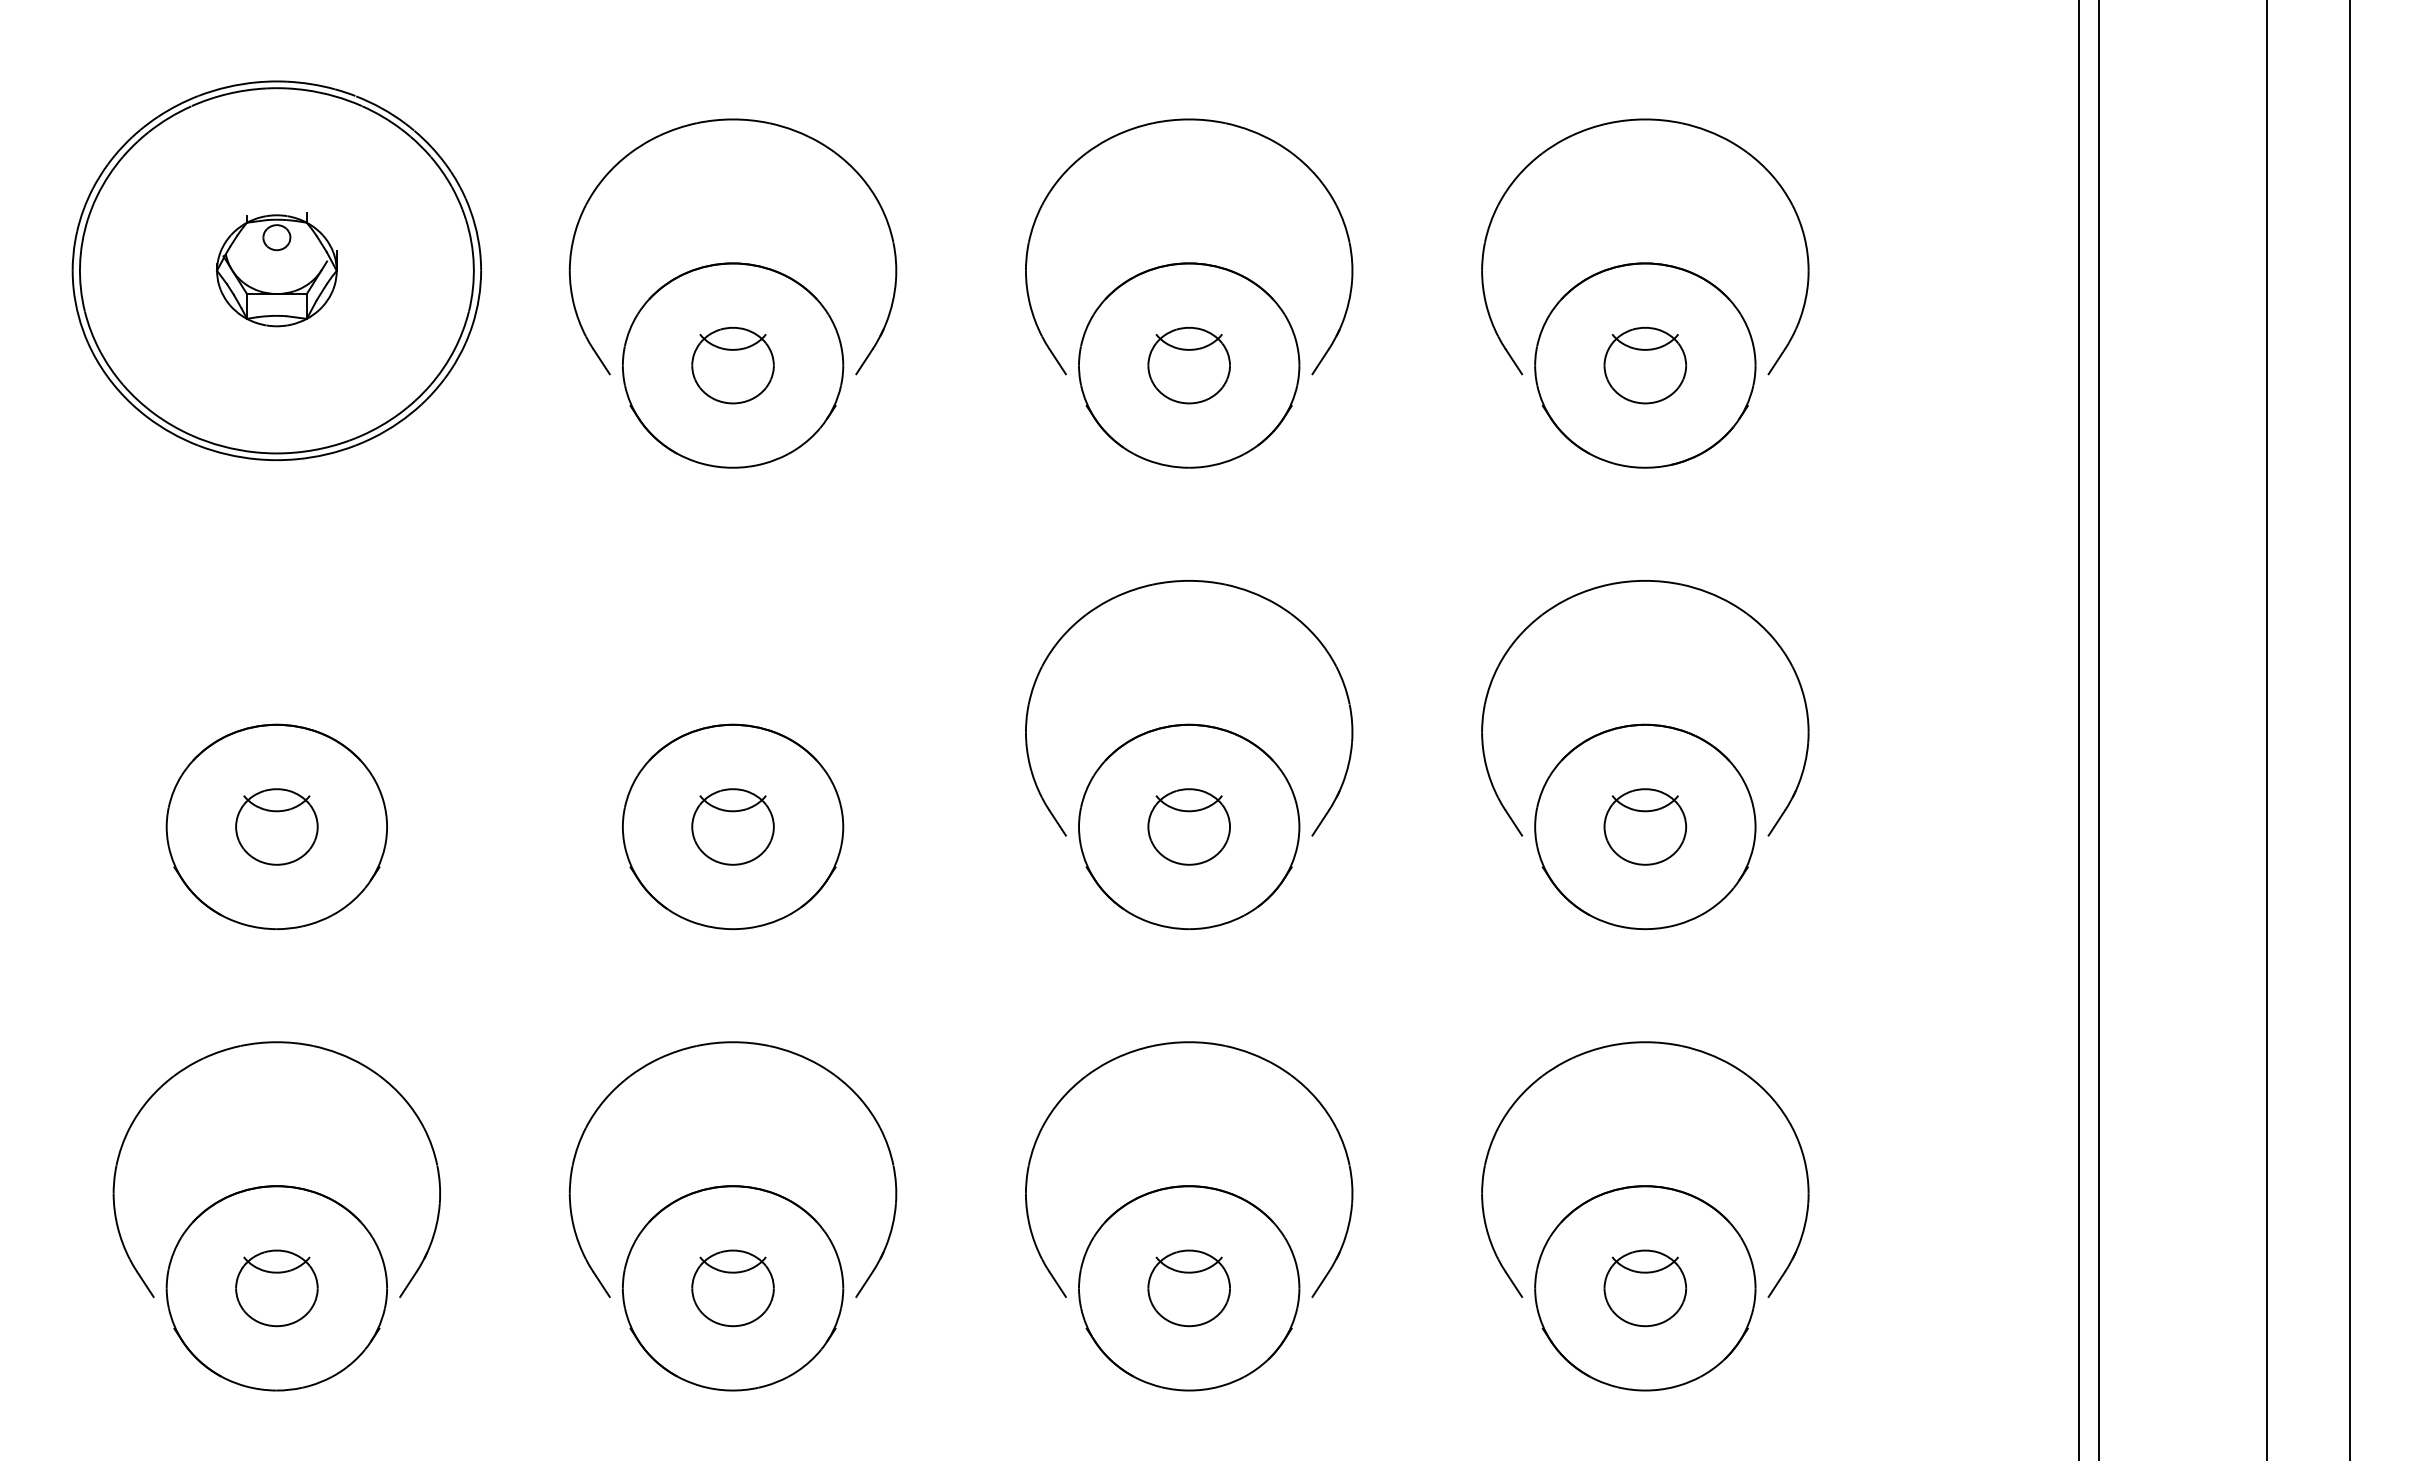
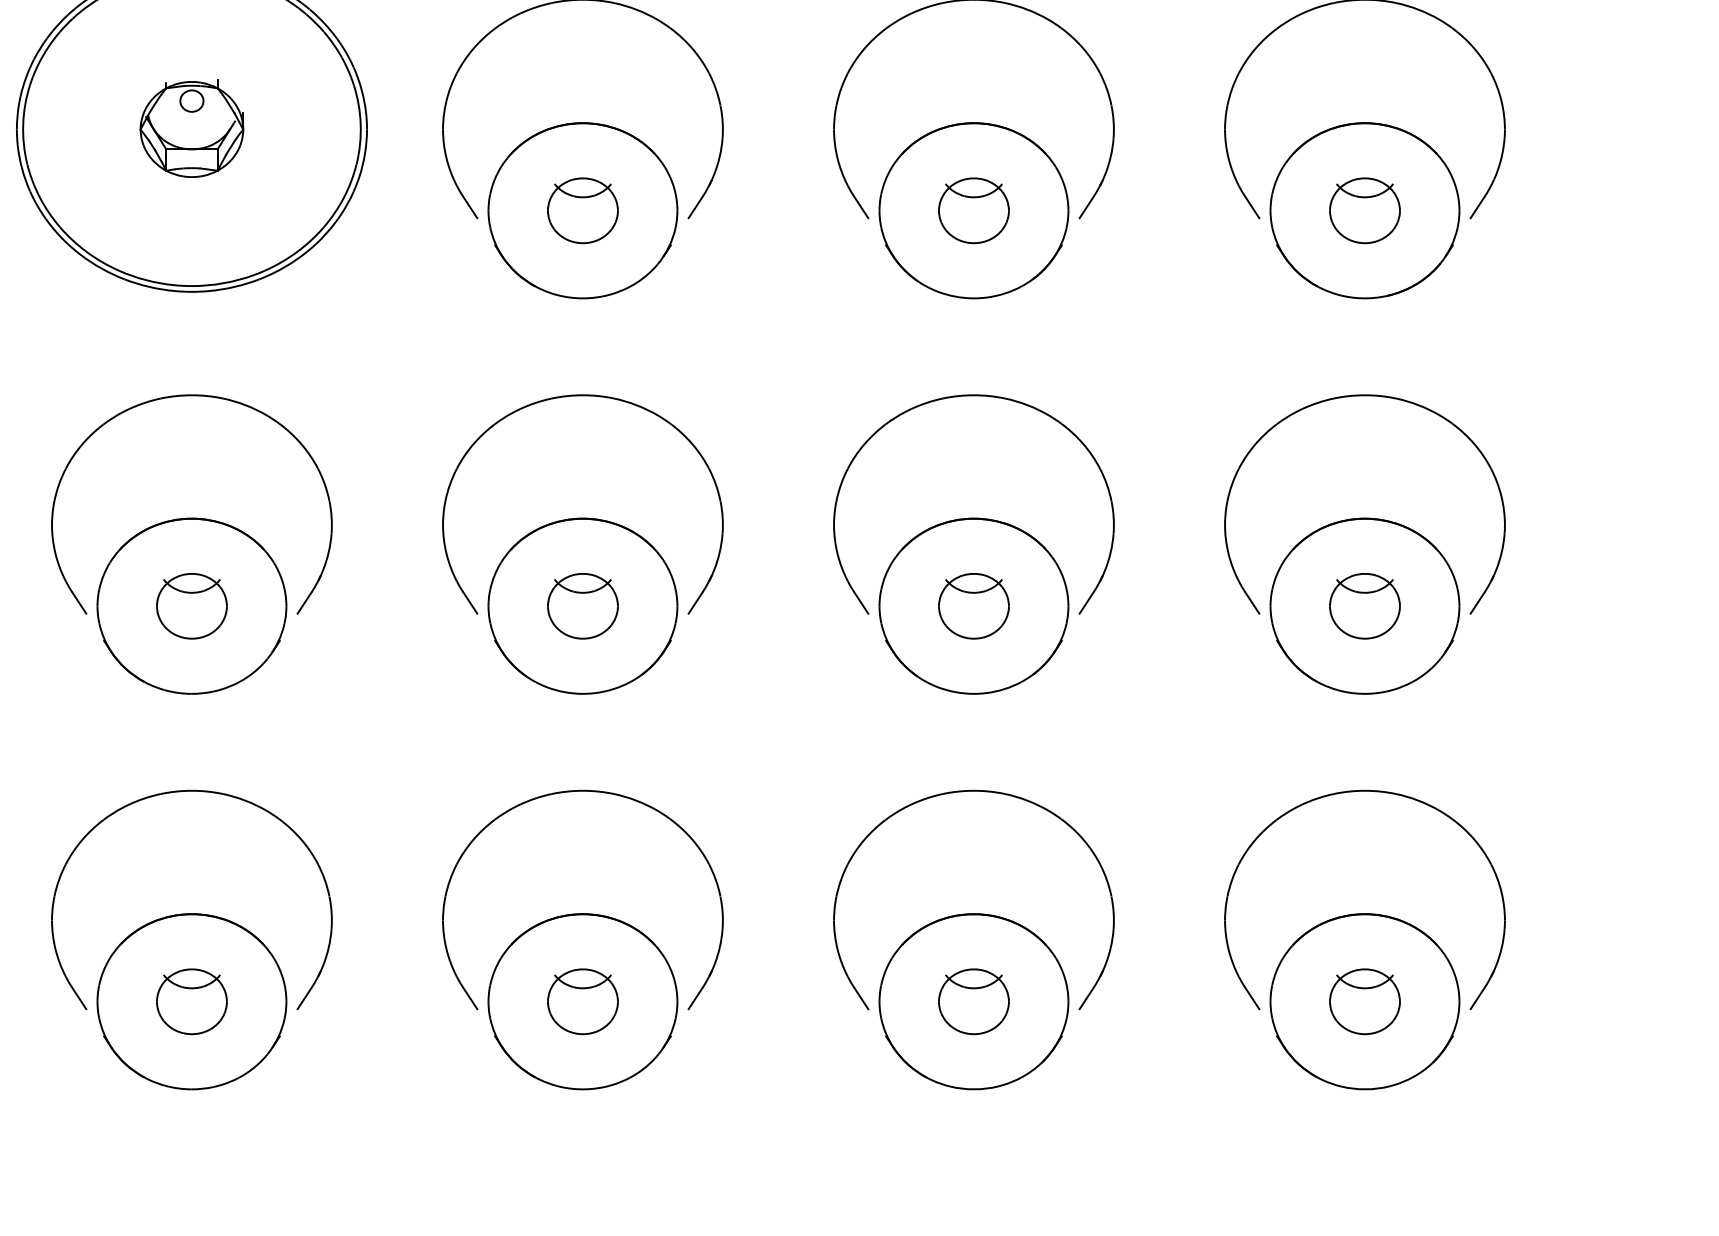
part: (266, 582) -> (183, 396), added
part: (722, 582) -> (573, 396), added

